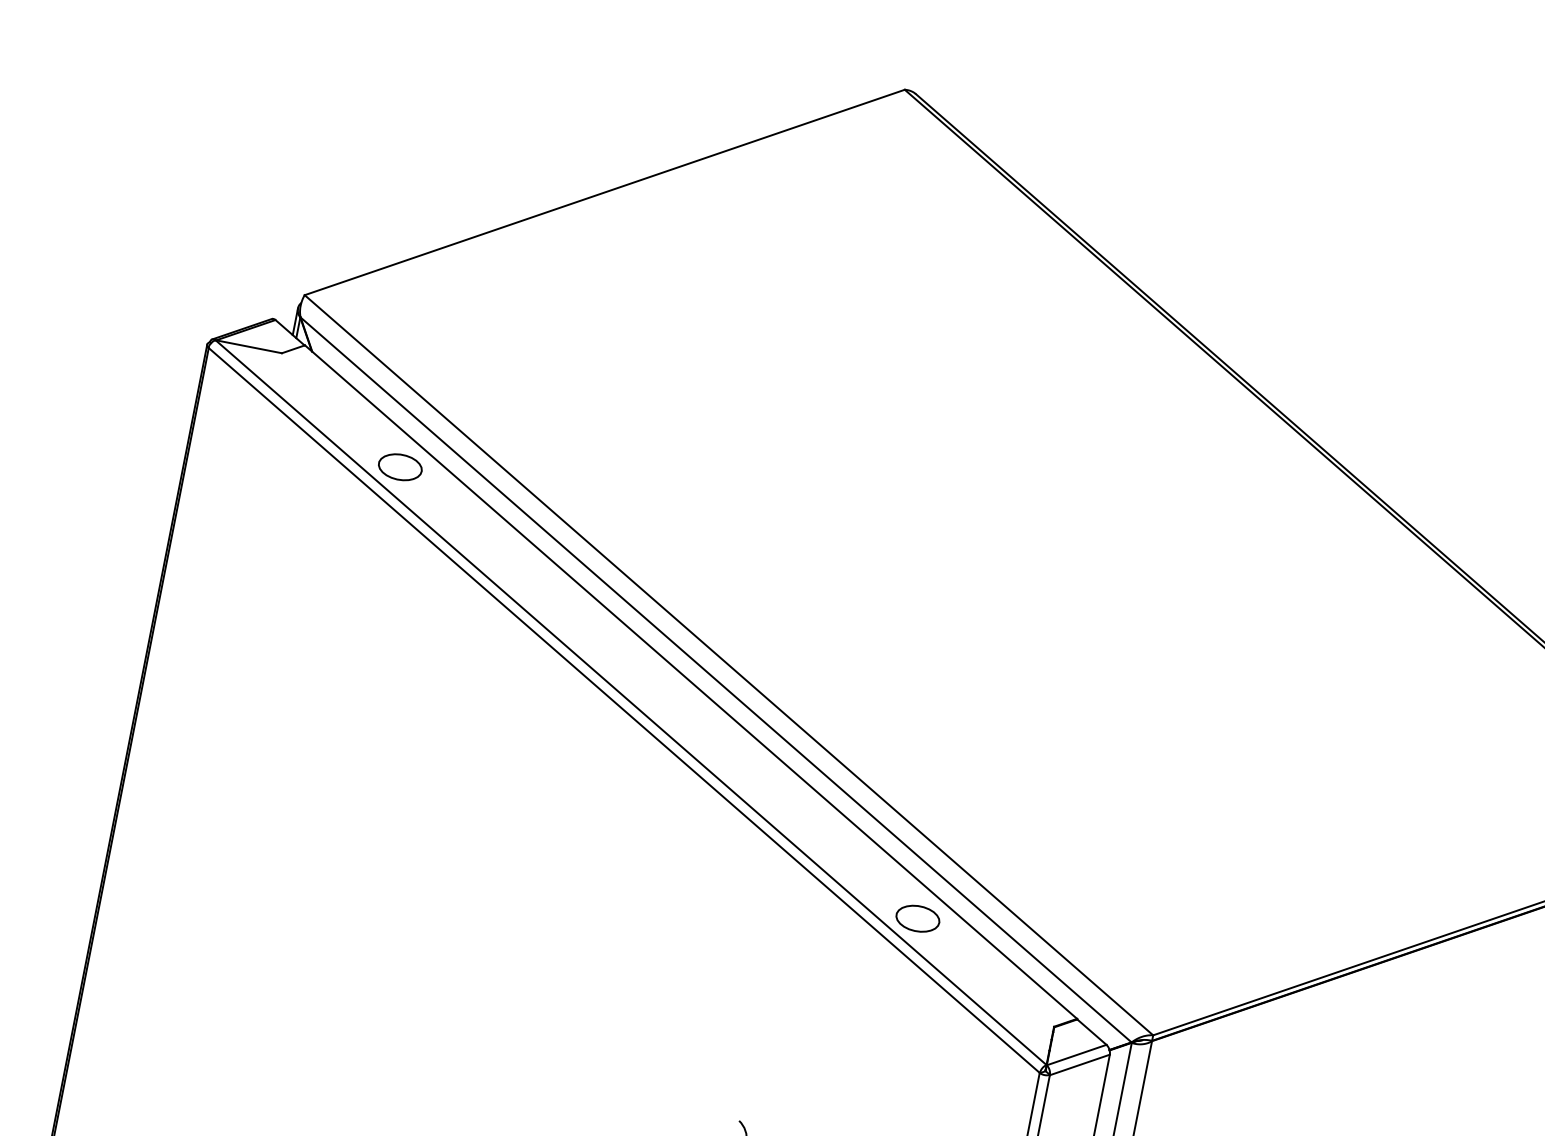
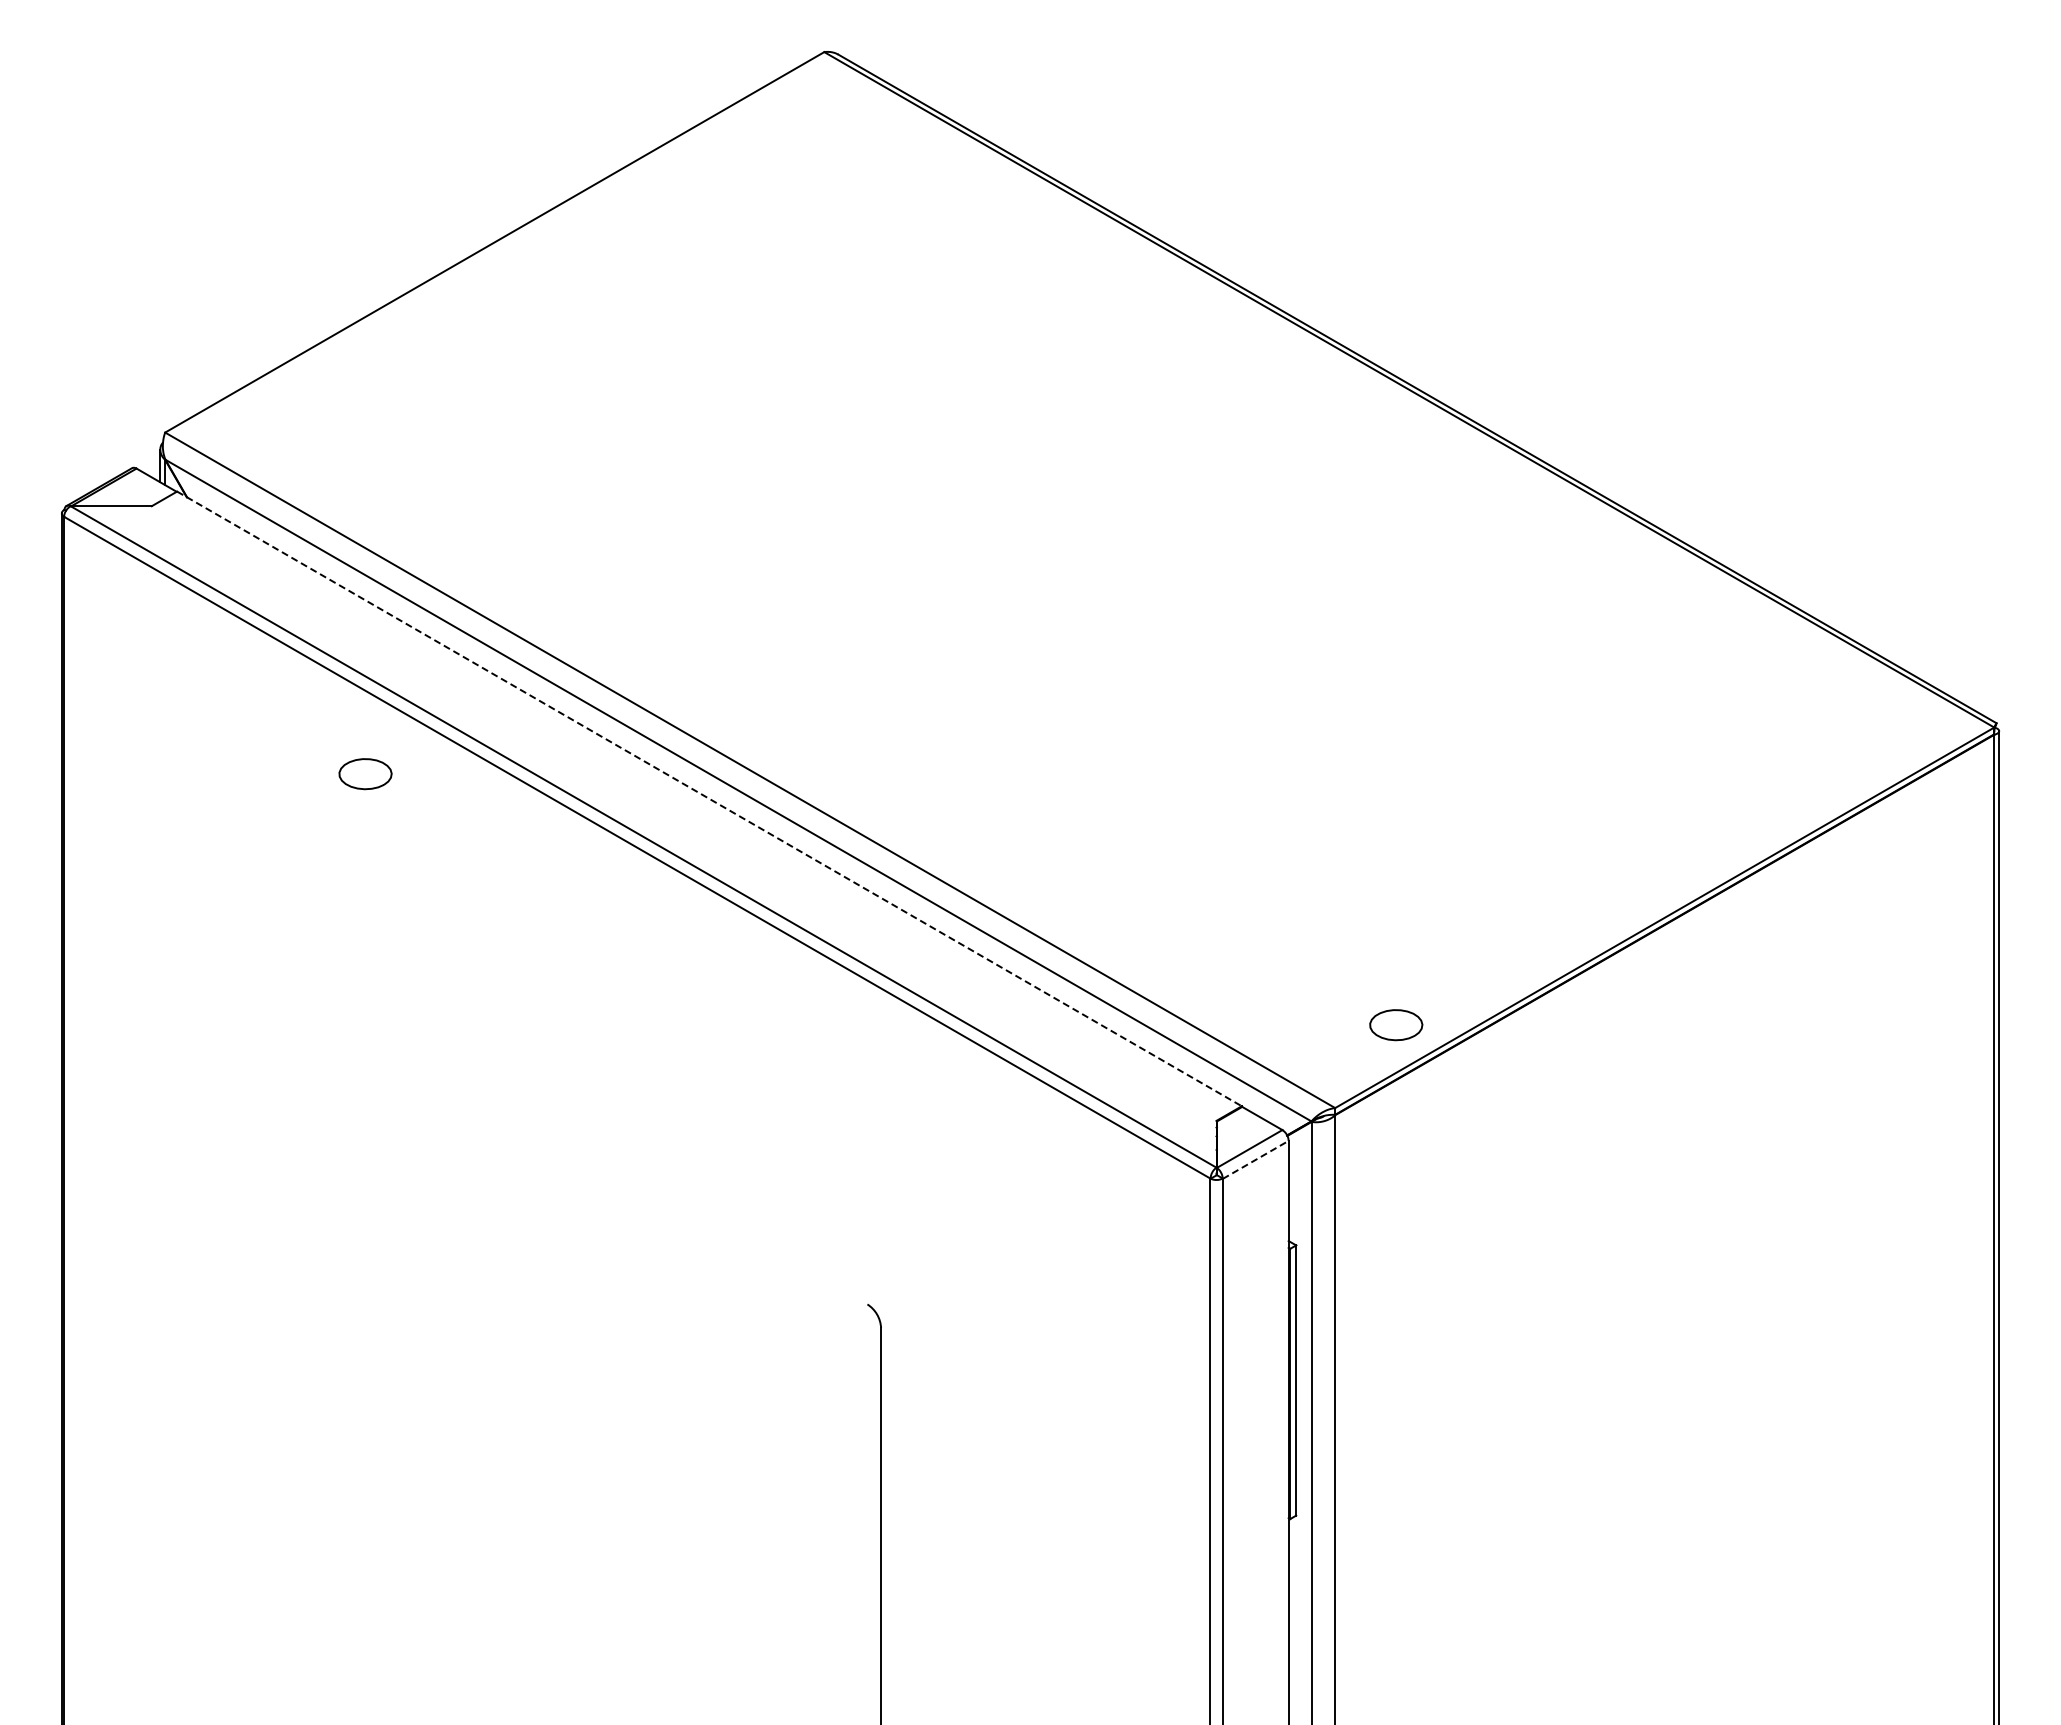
part: (400, 467) -> (365, 774), moved
line: (691, 681) -> (709, 798), solid -> dashed
part: (918, 919) -> (1396, 1025), moved
line: (1080, 1064) -> (1256, 1159), solid -> dashed

